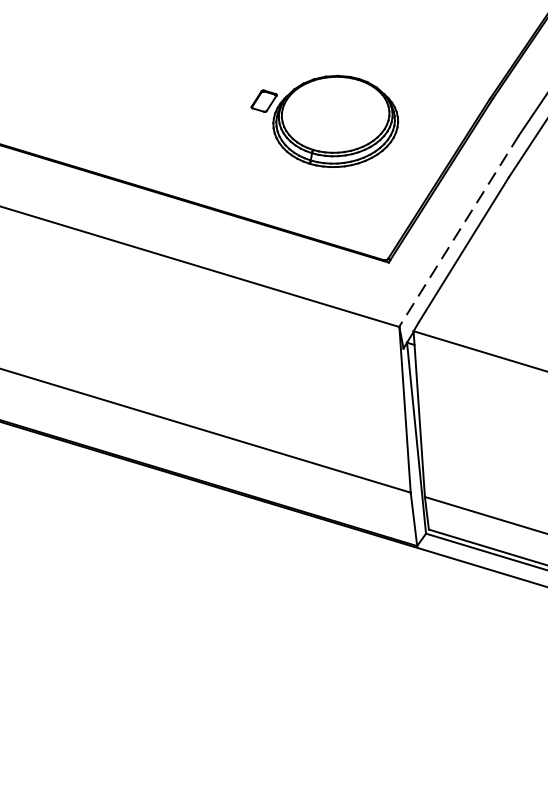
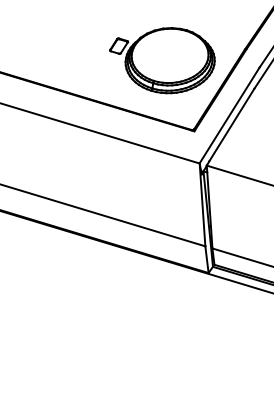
part: (325, 120) -> (162, 60), size x1.43
line: (459, 230) -> (229, 115), dashed -> solid

